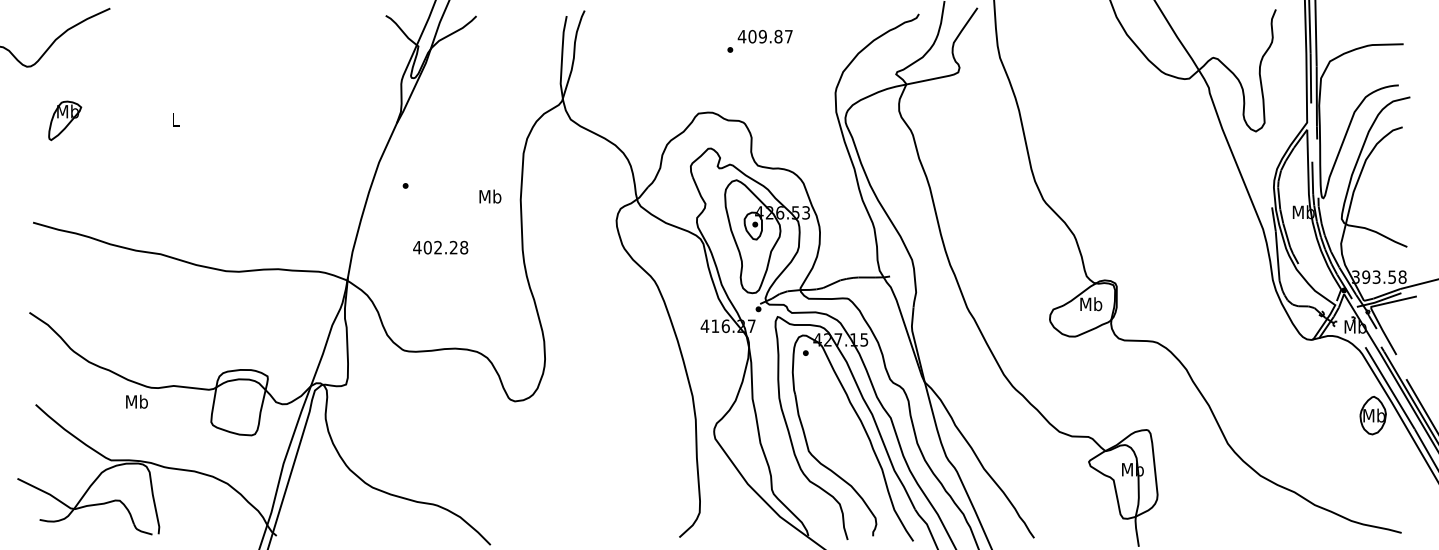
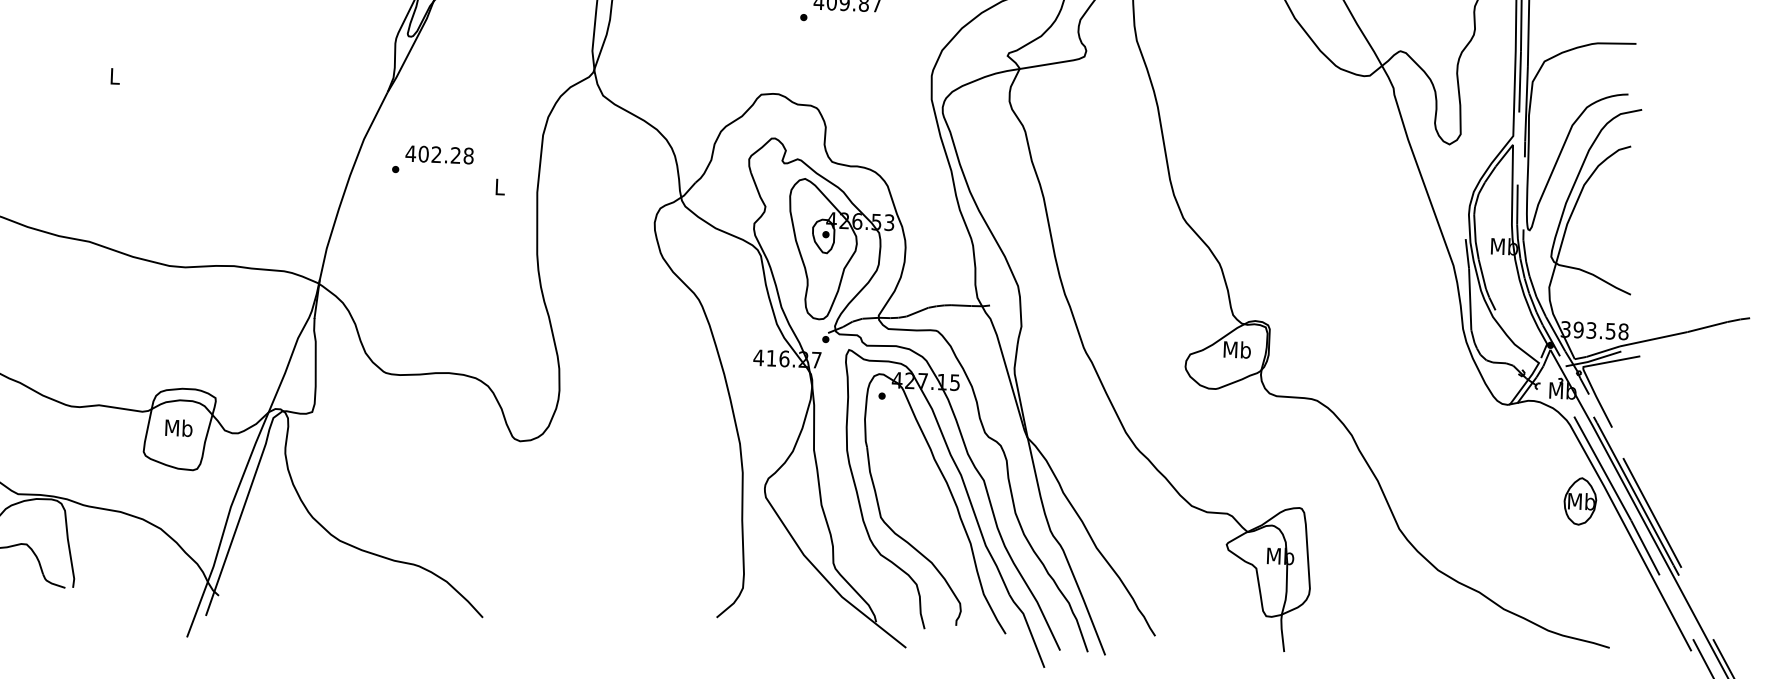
text: (490, 196) -> (500, 186), Mb -> L
text: (440, 247) -> (439, 154), moved
text: (136, 401) -> (178, 427), moved

